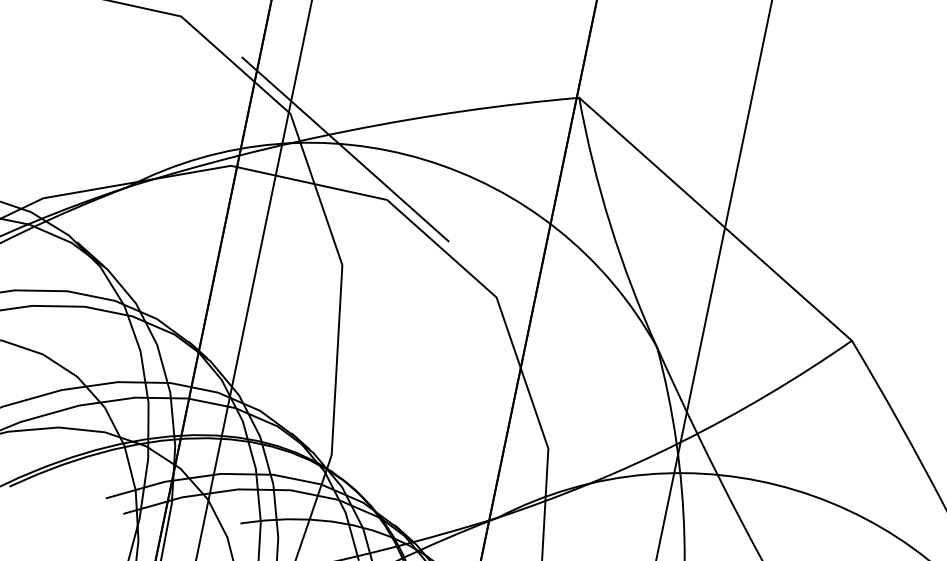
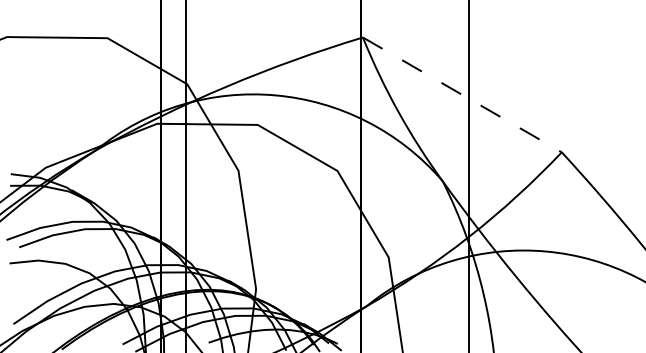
line: (345, 148) -> (225, 98), removed
line: (715, 218) -> (462, 94), solid -> dashed

